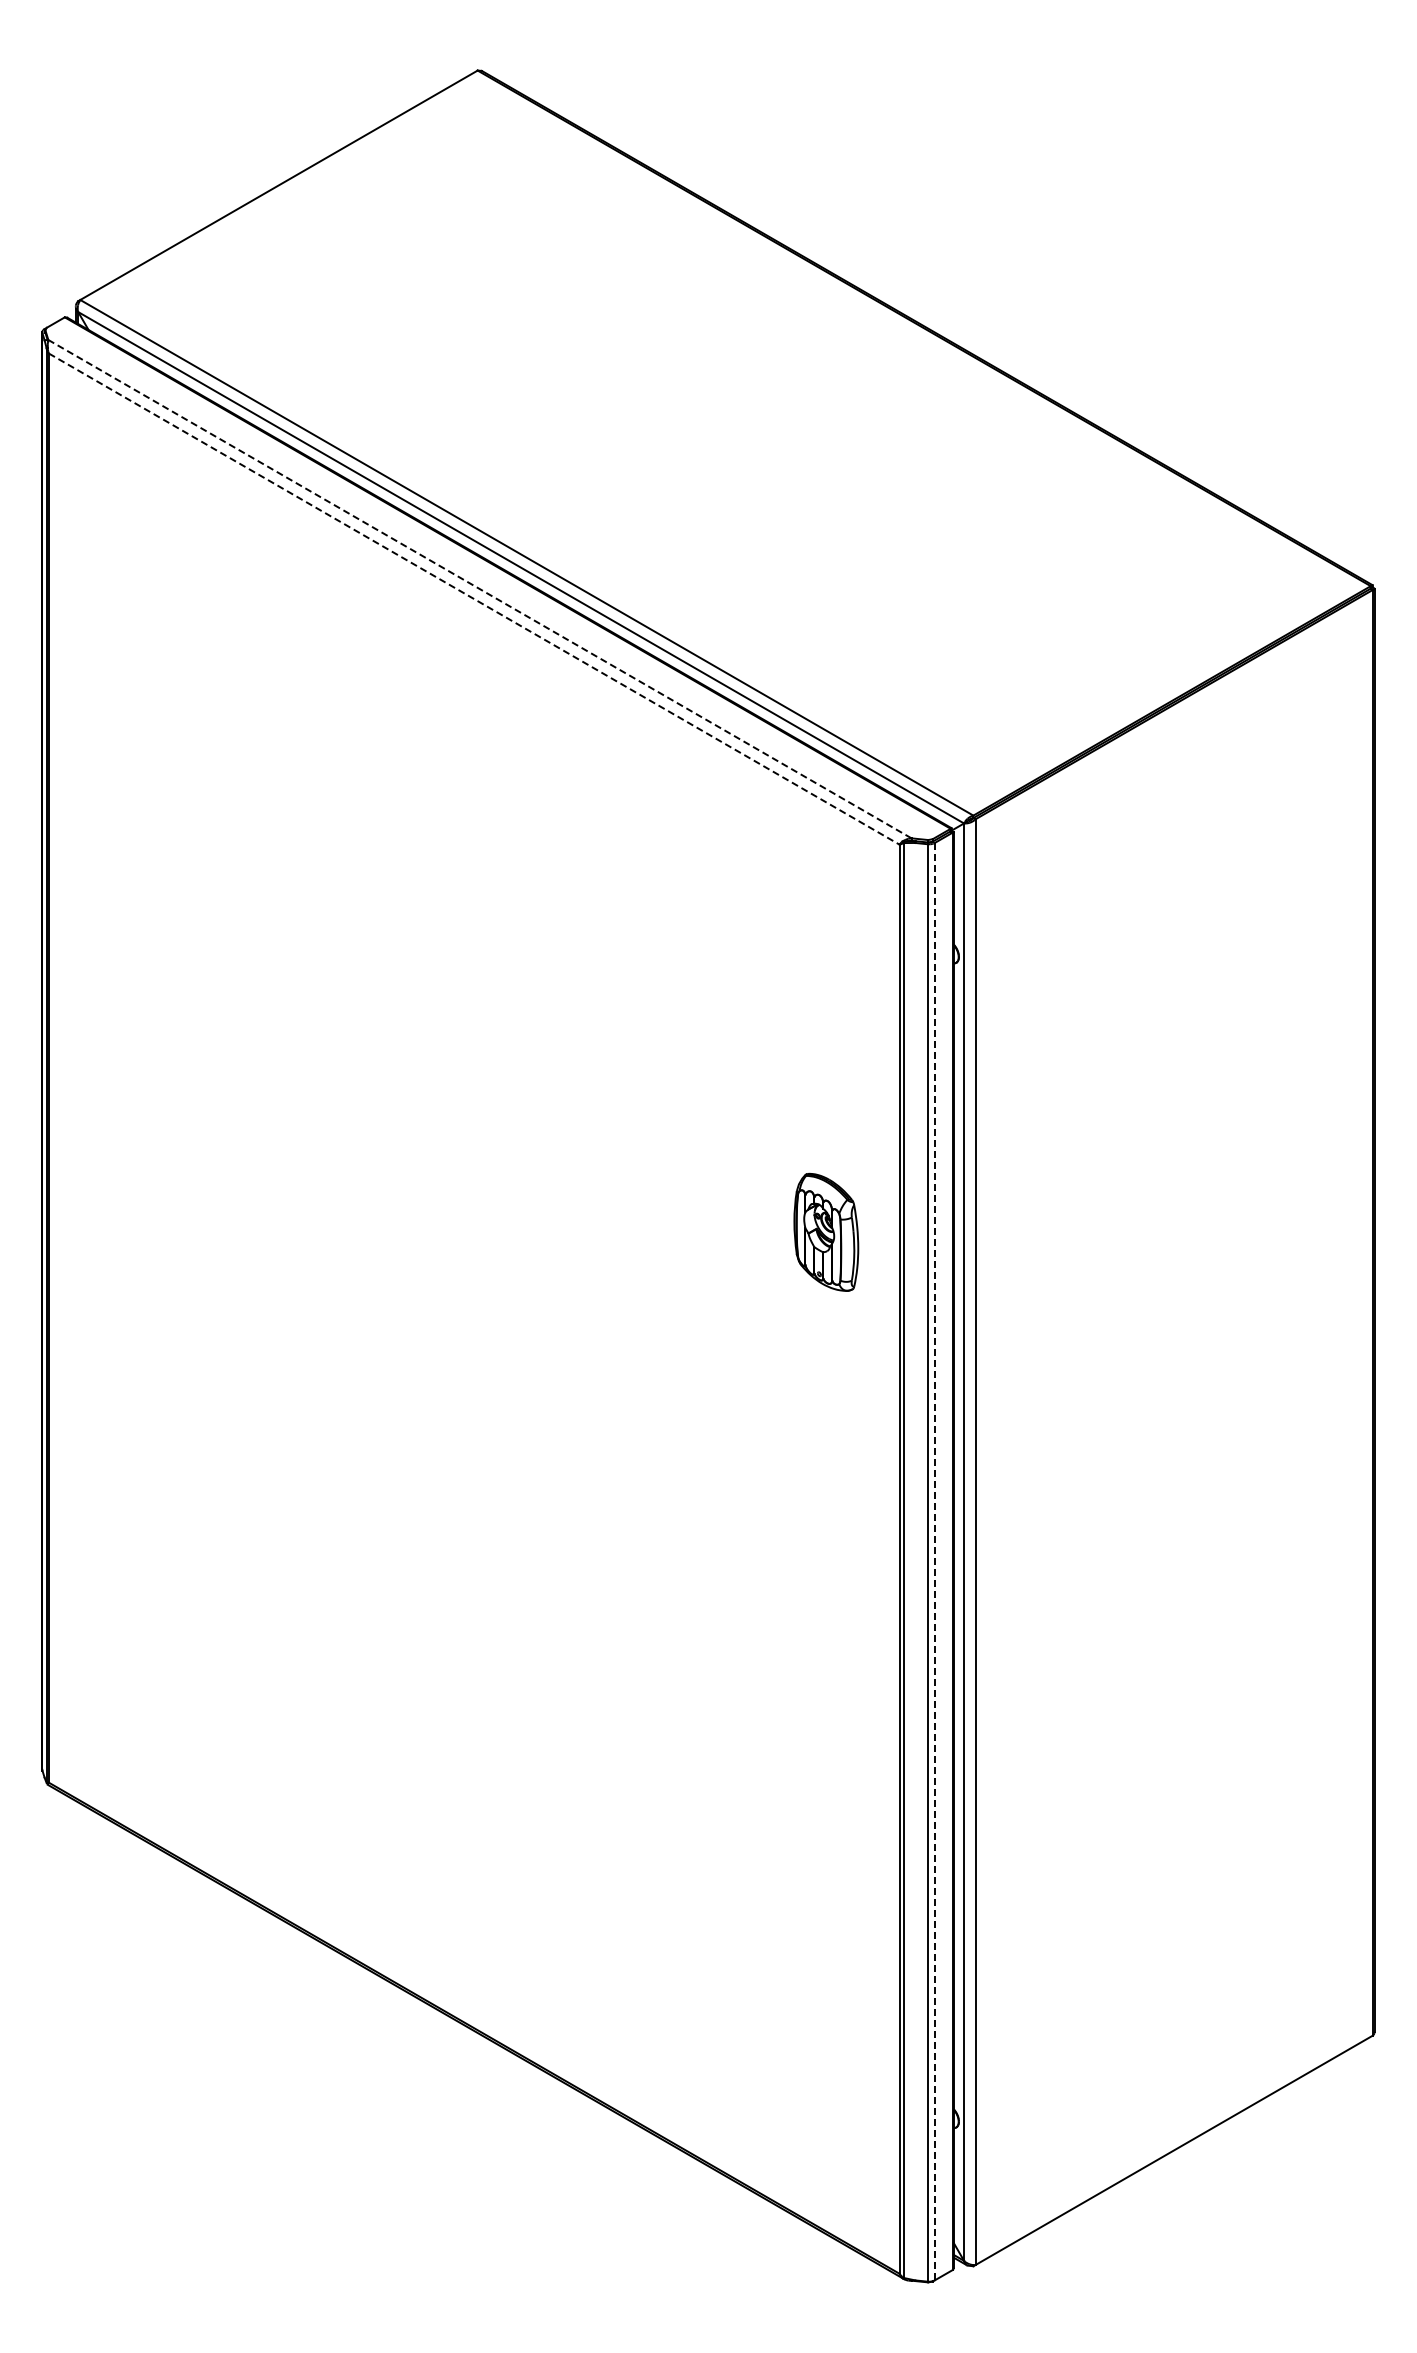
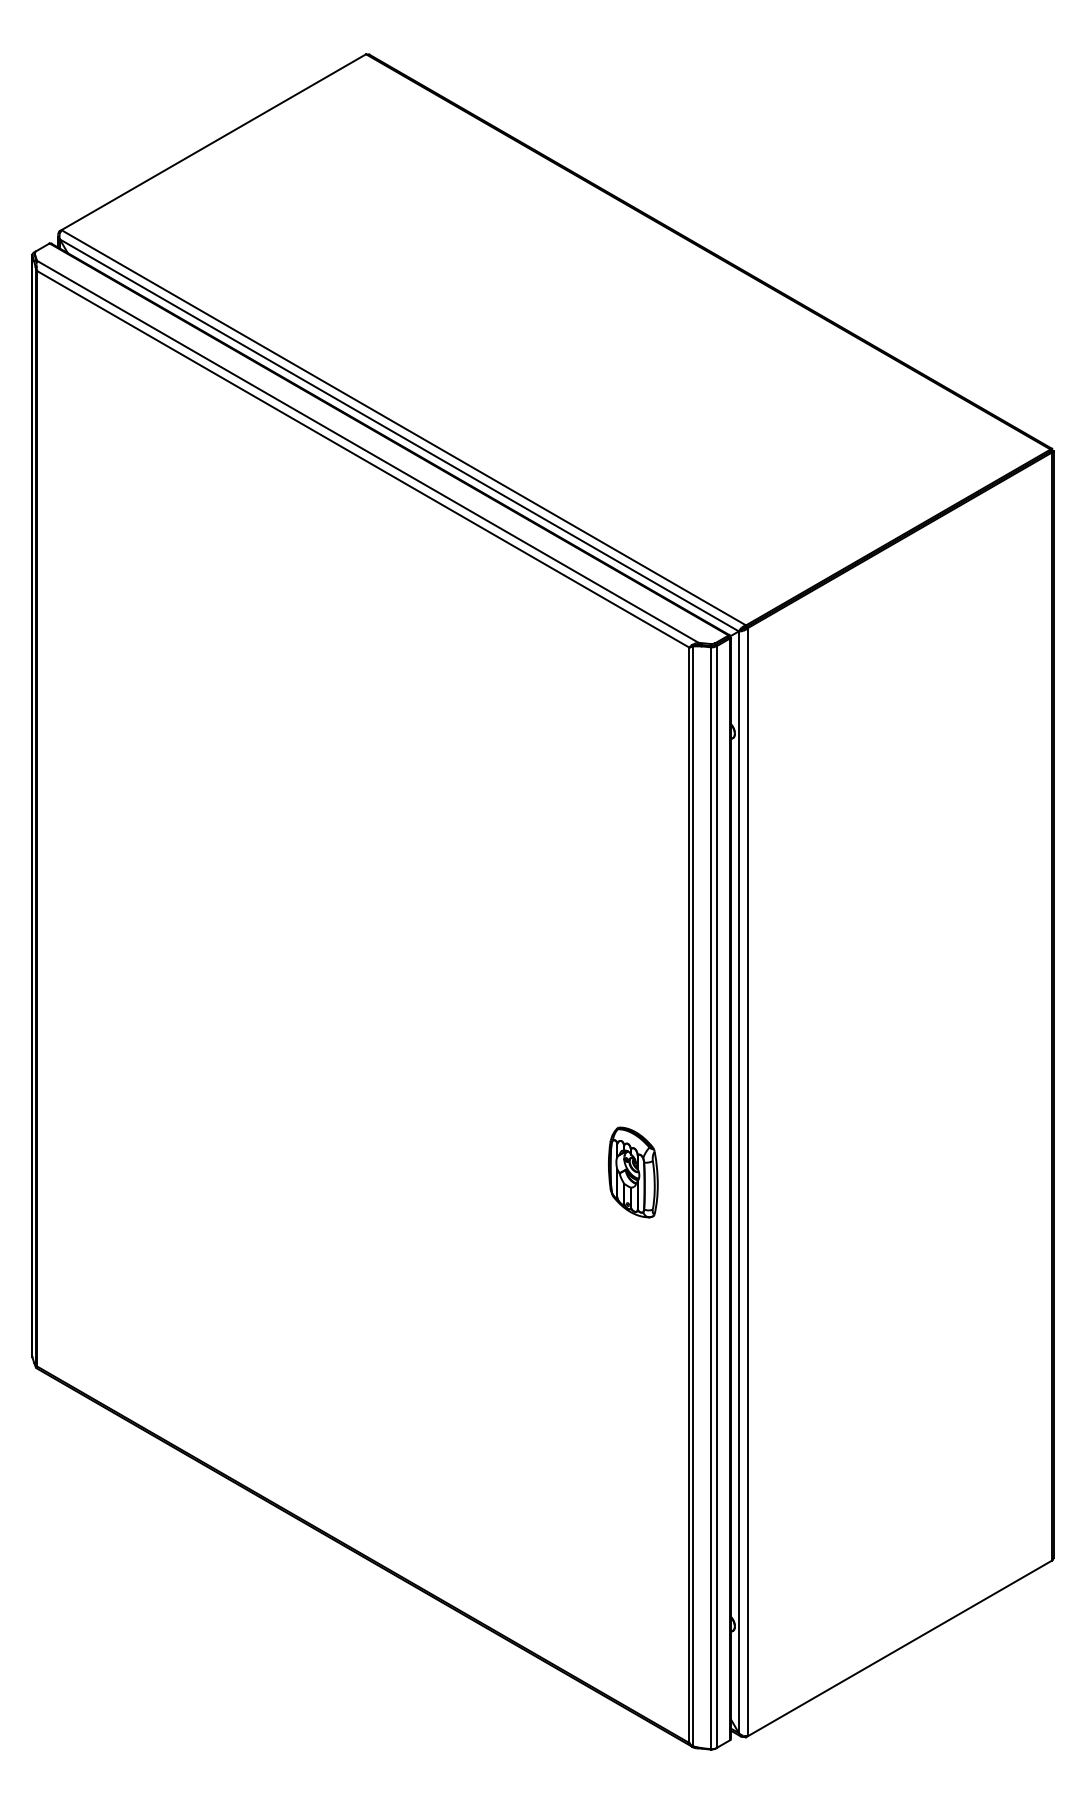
line: (479, 588) -> (367, 451), dashed -> solid
line: (474, 599) -> (363, 459), dashed -> solid
part: (826, 1231) -> (633, 1171), moved
line: (934, 1561) -> (716, 1197), dashed -> solid

